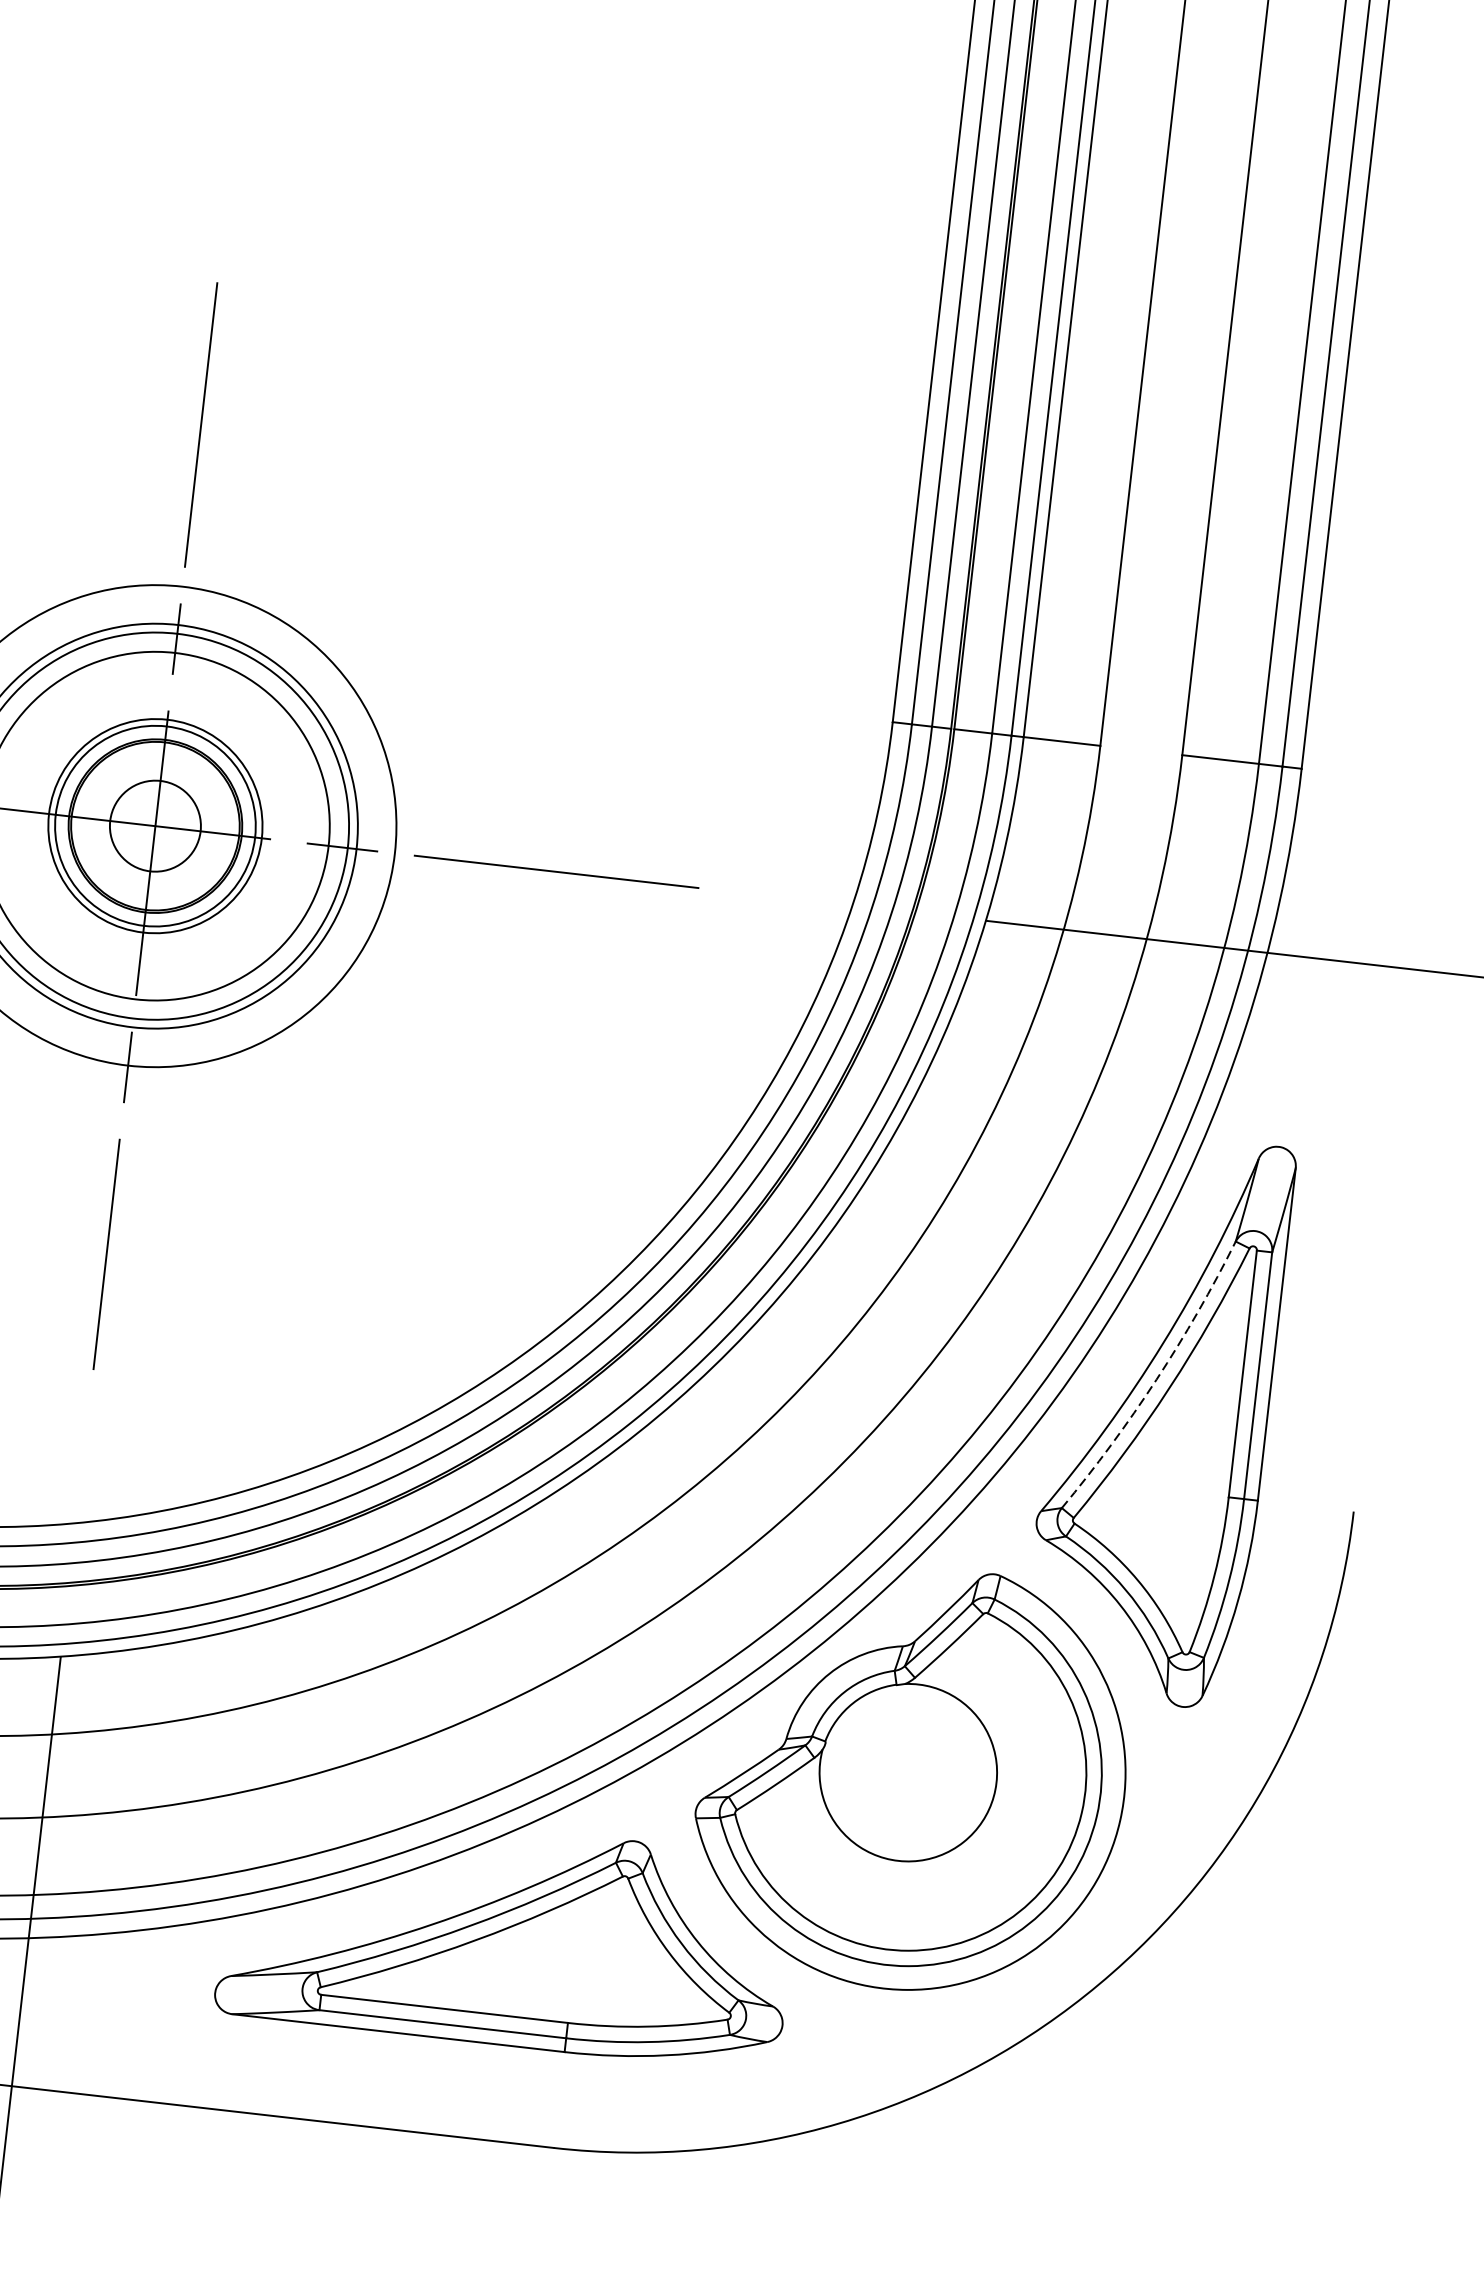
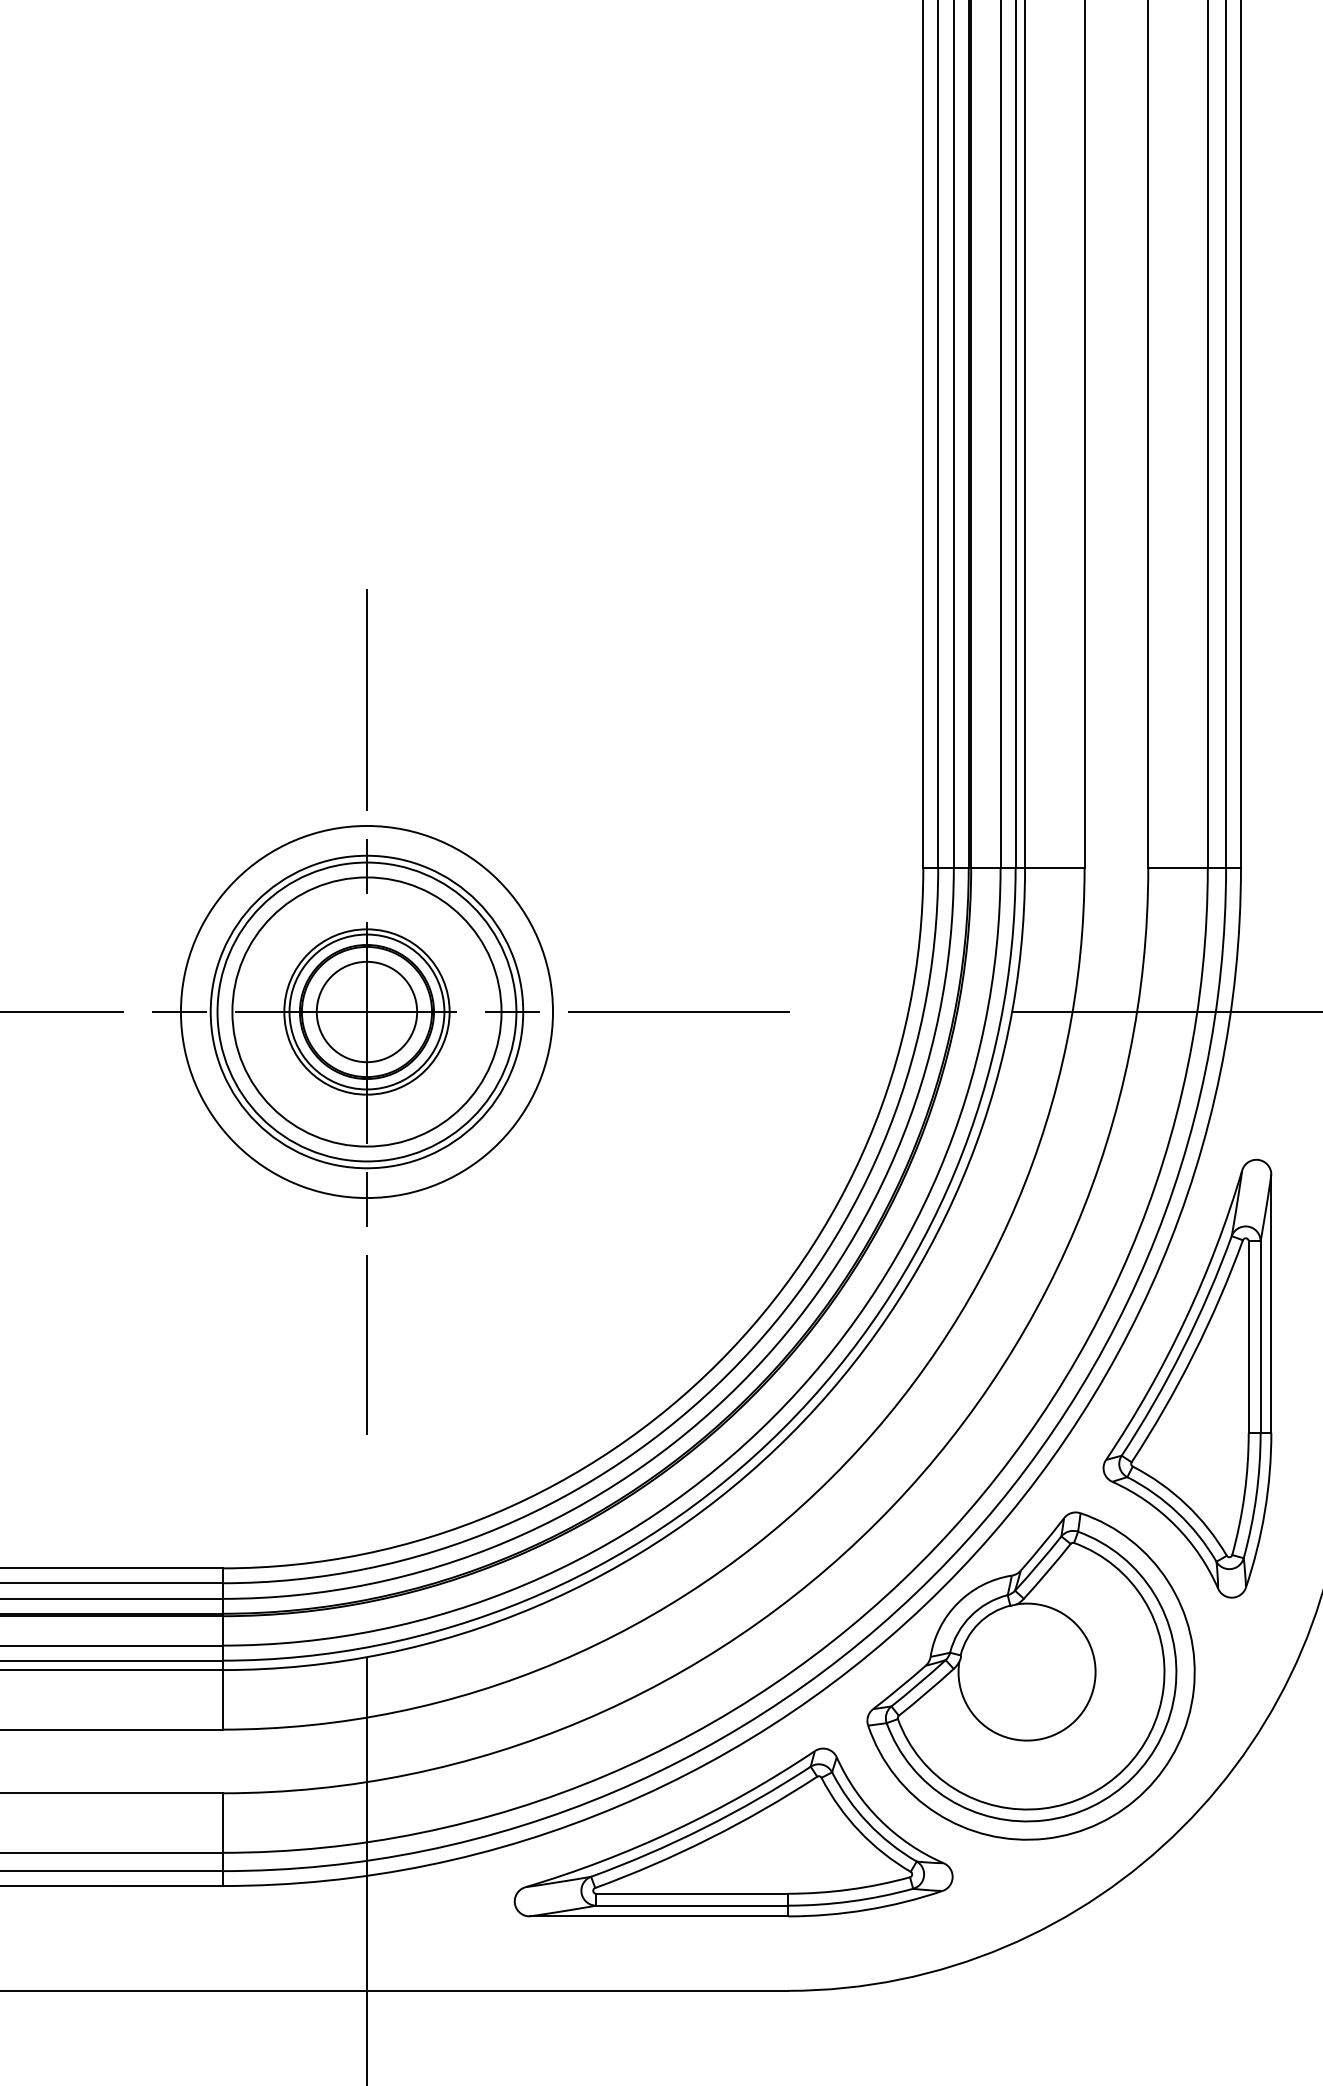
circle: (154, 825) -> (366, 1011), size x1.43
arc: (1157, 1380) -> (1183, 1349), dashed -> solid

